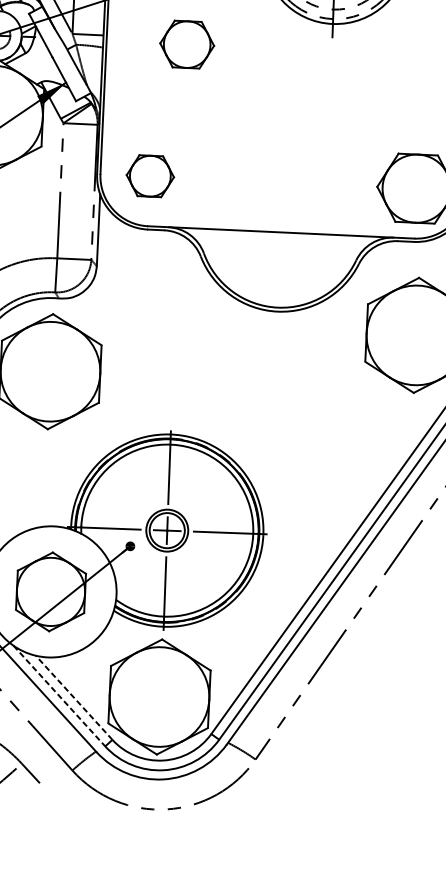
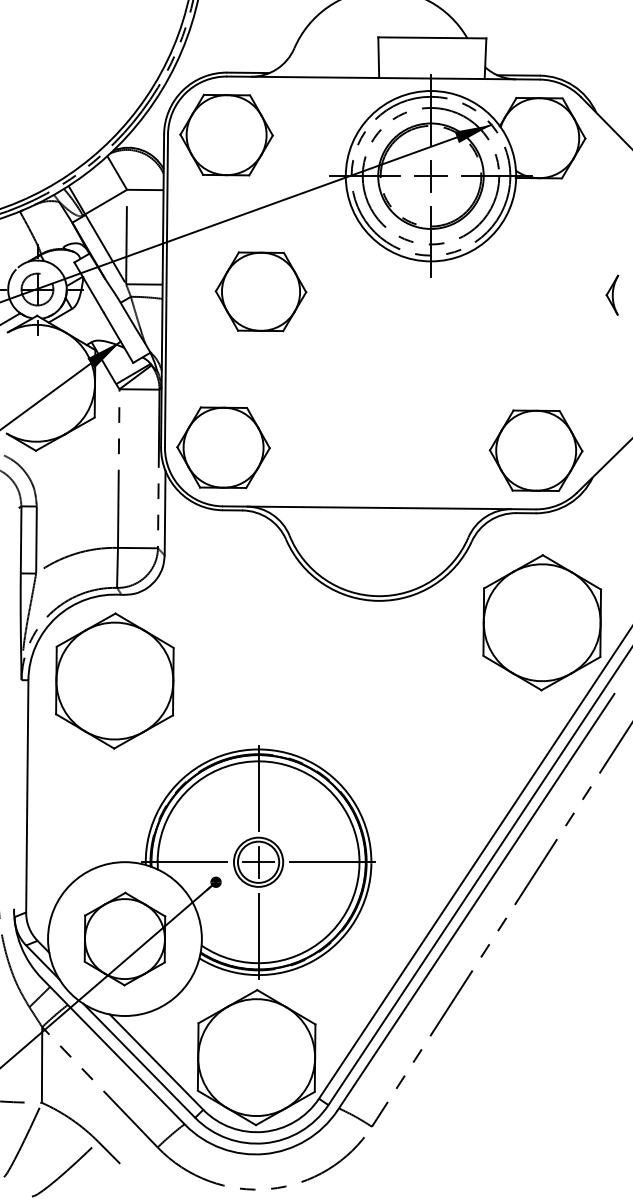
part: (186, 44) -> (260, 291), size x1.43
part: (150, 176) -> (223, 447), size x1.67
line: (59, 695) -> (139, 1060), dashed -> solid
line: (74, 698) -> (156, 1062), dashed -> solid

